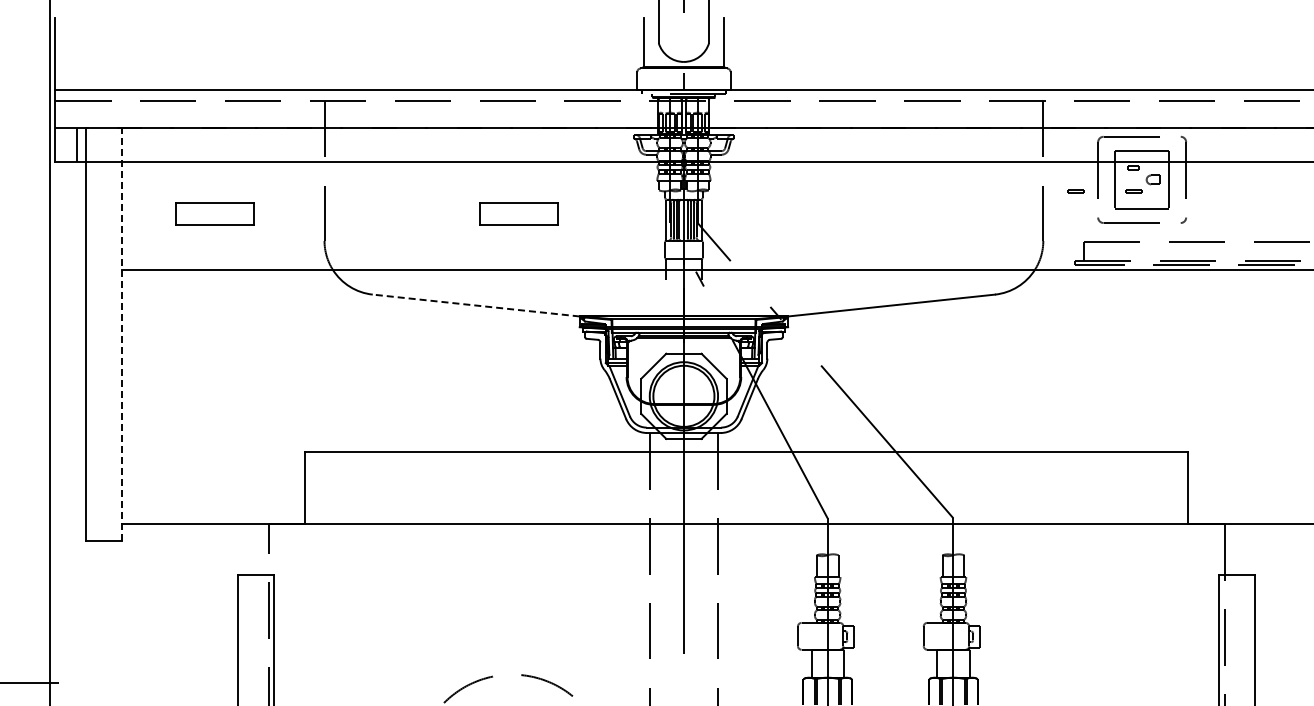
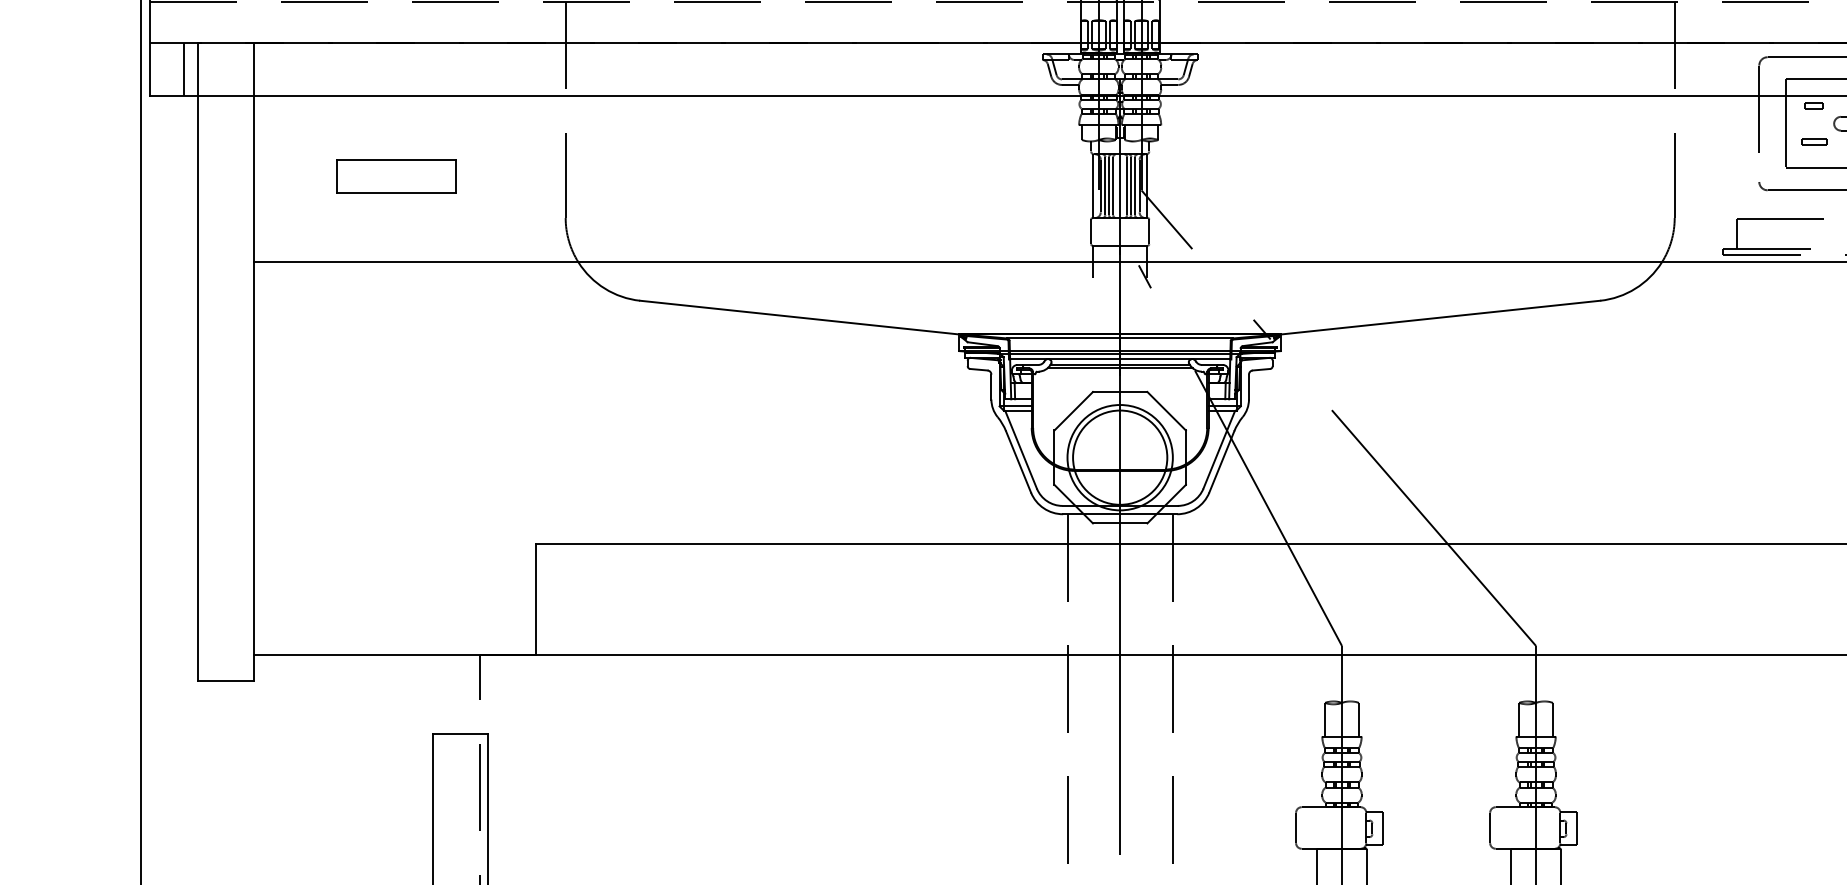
part: (1075, 191) -> (1724, 141), removed
part: (518, 213) -> (864, 175), removed
line: (475, 305) -> (798, 317), dashed -> solid
line: (122, 334) -> (253, 362), dashed -> solid

